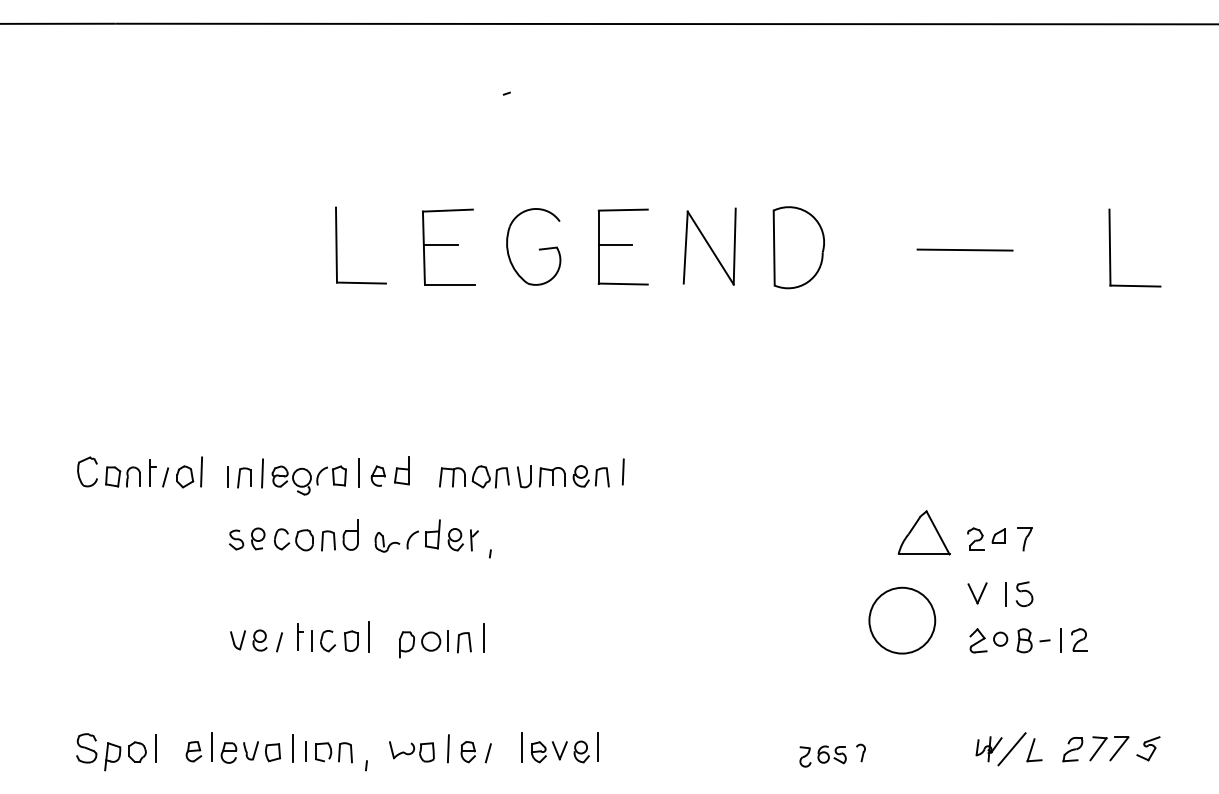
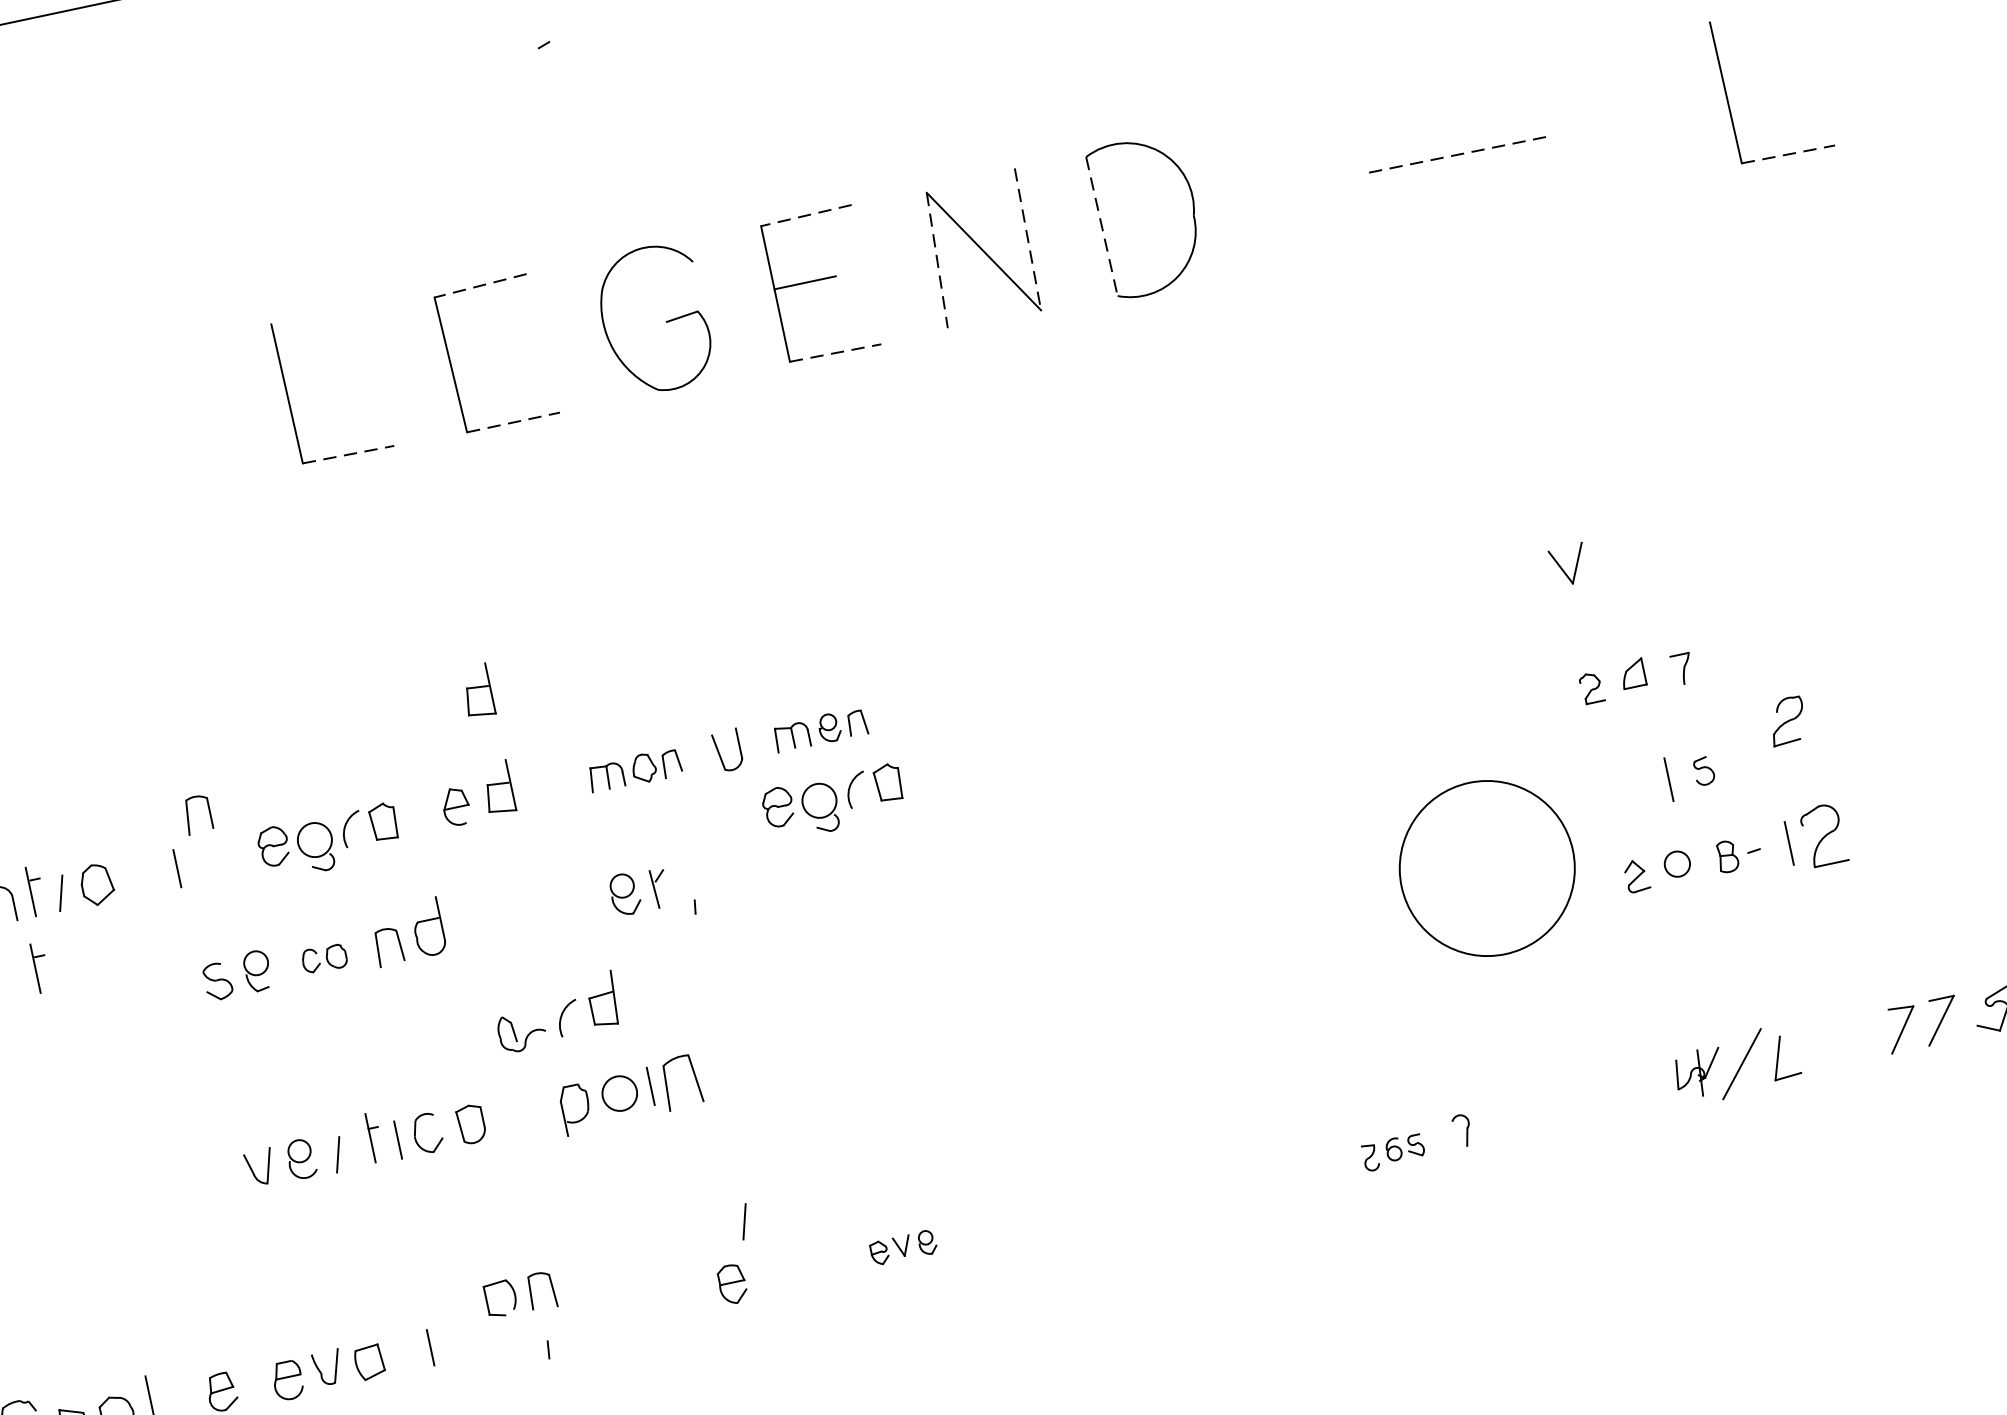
line: (447, 210) -> (479, 285), solid -> dashed
line: (622, 210) -> (805, 216), solid -> dashed
line: (440, 244) -> (480, 351), removed
line: (734, 246) -> (1027, 239), solid -> dashed
line: (685, 248) -> (937, 262), solid -> dashed
line: (774, 248) -> (1102, 227), solid -> dashed
line: (965, 250) -> (1458, 155), solid -> dashed
line: (361, 283) -> (348, 455), solid -> dashed
line: (449, 284) -> (512, 422), solid -> dashed
line: (623, 284) -> (836, 353), solid -> dashed
line: (1135, 286) -> (1788, 155), solid -> dashed
part: (401, 418) -> (476, 690), added
line: (201, 471) -> (125, 868), removed
line: (622, 471) -> (908, 701), removed
line: (262, 473) -> (239, 847), removed
line: (358, 473) -> (418, 809), removed
part: (474, 476) -> (635, 769), size x0.7
part: (574, 476) -> (820, 730), size x0.7
part: (244, 477) -> (197, 813), moved
part: (146, 512) -> (39, 966), added
part: (572, 515) -> (832, 803), added
part: (923, 532) -> (1491, 696), removed
part: (407, 535) -> (556, 1011), moved
part: (975, 538) -> (1590, 686), size x0.7
part: (293, 539) -> (323, 958), size x0.6
part: (1024, 539) -> (1682, 669), size x0.7
part: (977, 593) -> (1568, 565), moved
part: (1024, 594) -> (1704, 771), size x0.6
circle: (902, 620) -> (1487, 868), size x1.4
line: (368, 637) -> (501, 1110), removed
line: (483, 638) -> (715, 1067), removed
part: (1079, 639) -> (1824, 833), size x1.4
part: (978, 640) -> (1636, 875), size x0.7
part: (1033, 640) -> (1738, 853), size x0.7
part: (464, 642) -> (682, 1082), size x1.4
line: (212, 747) -> (255, 1376), removed
line: (521, 747) -> (829, 1254), removed
line: (597, 747) -> (970, 1224), removed
line: (293, 748) -> (406, 1346), removed
line: (447, 748) -> (692, 1285), removed
part: (1072, 749) -> (1786, 721), moved
part: (411, 751) -> (626, 1305), removed
part: (560, 751) -> (903, 1246), size x0.6
part: (333, 752) -> (519, 1295), moved
line: (487, 753) -> (743, 1222), moved
part: (822, 756) -> (1392, 1152), size x0.7

